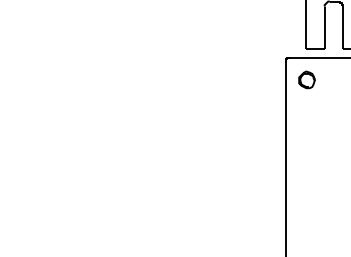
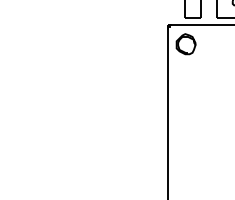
part: (306, 79) -> (185, 43), size x1.43

